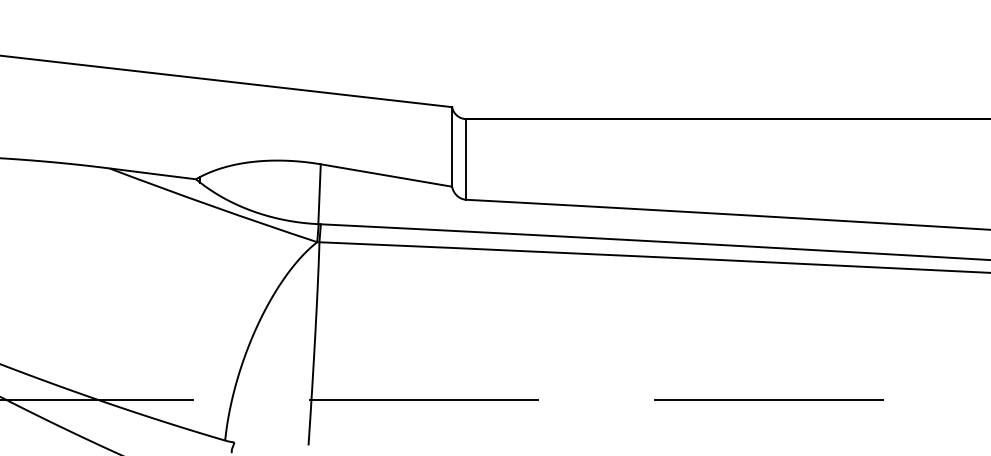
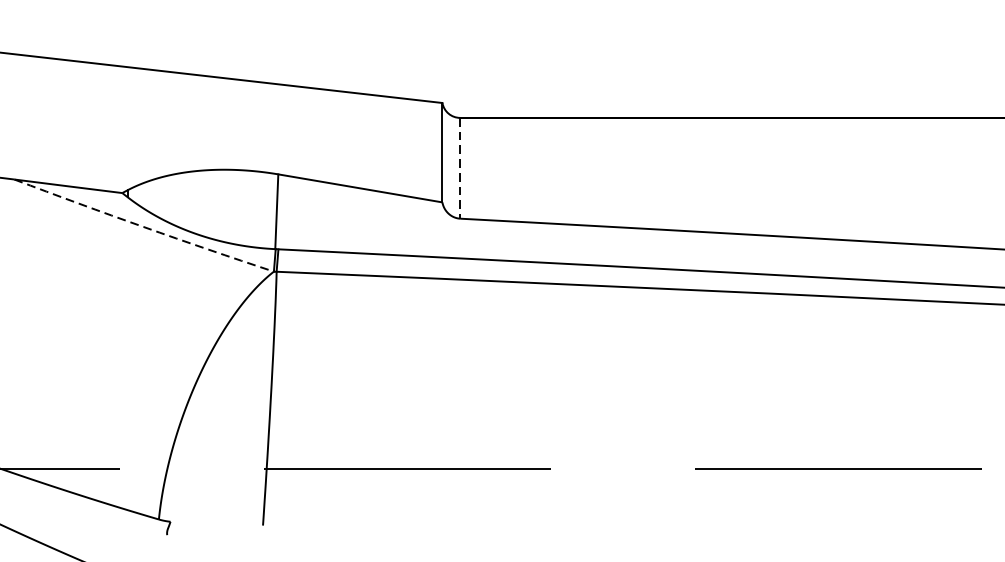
line: (466, 159) -> (460, 168), solid -> dashed
arc: (212, 206) -> (143, 227), solid -> dashed

